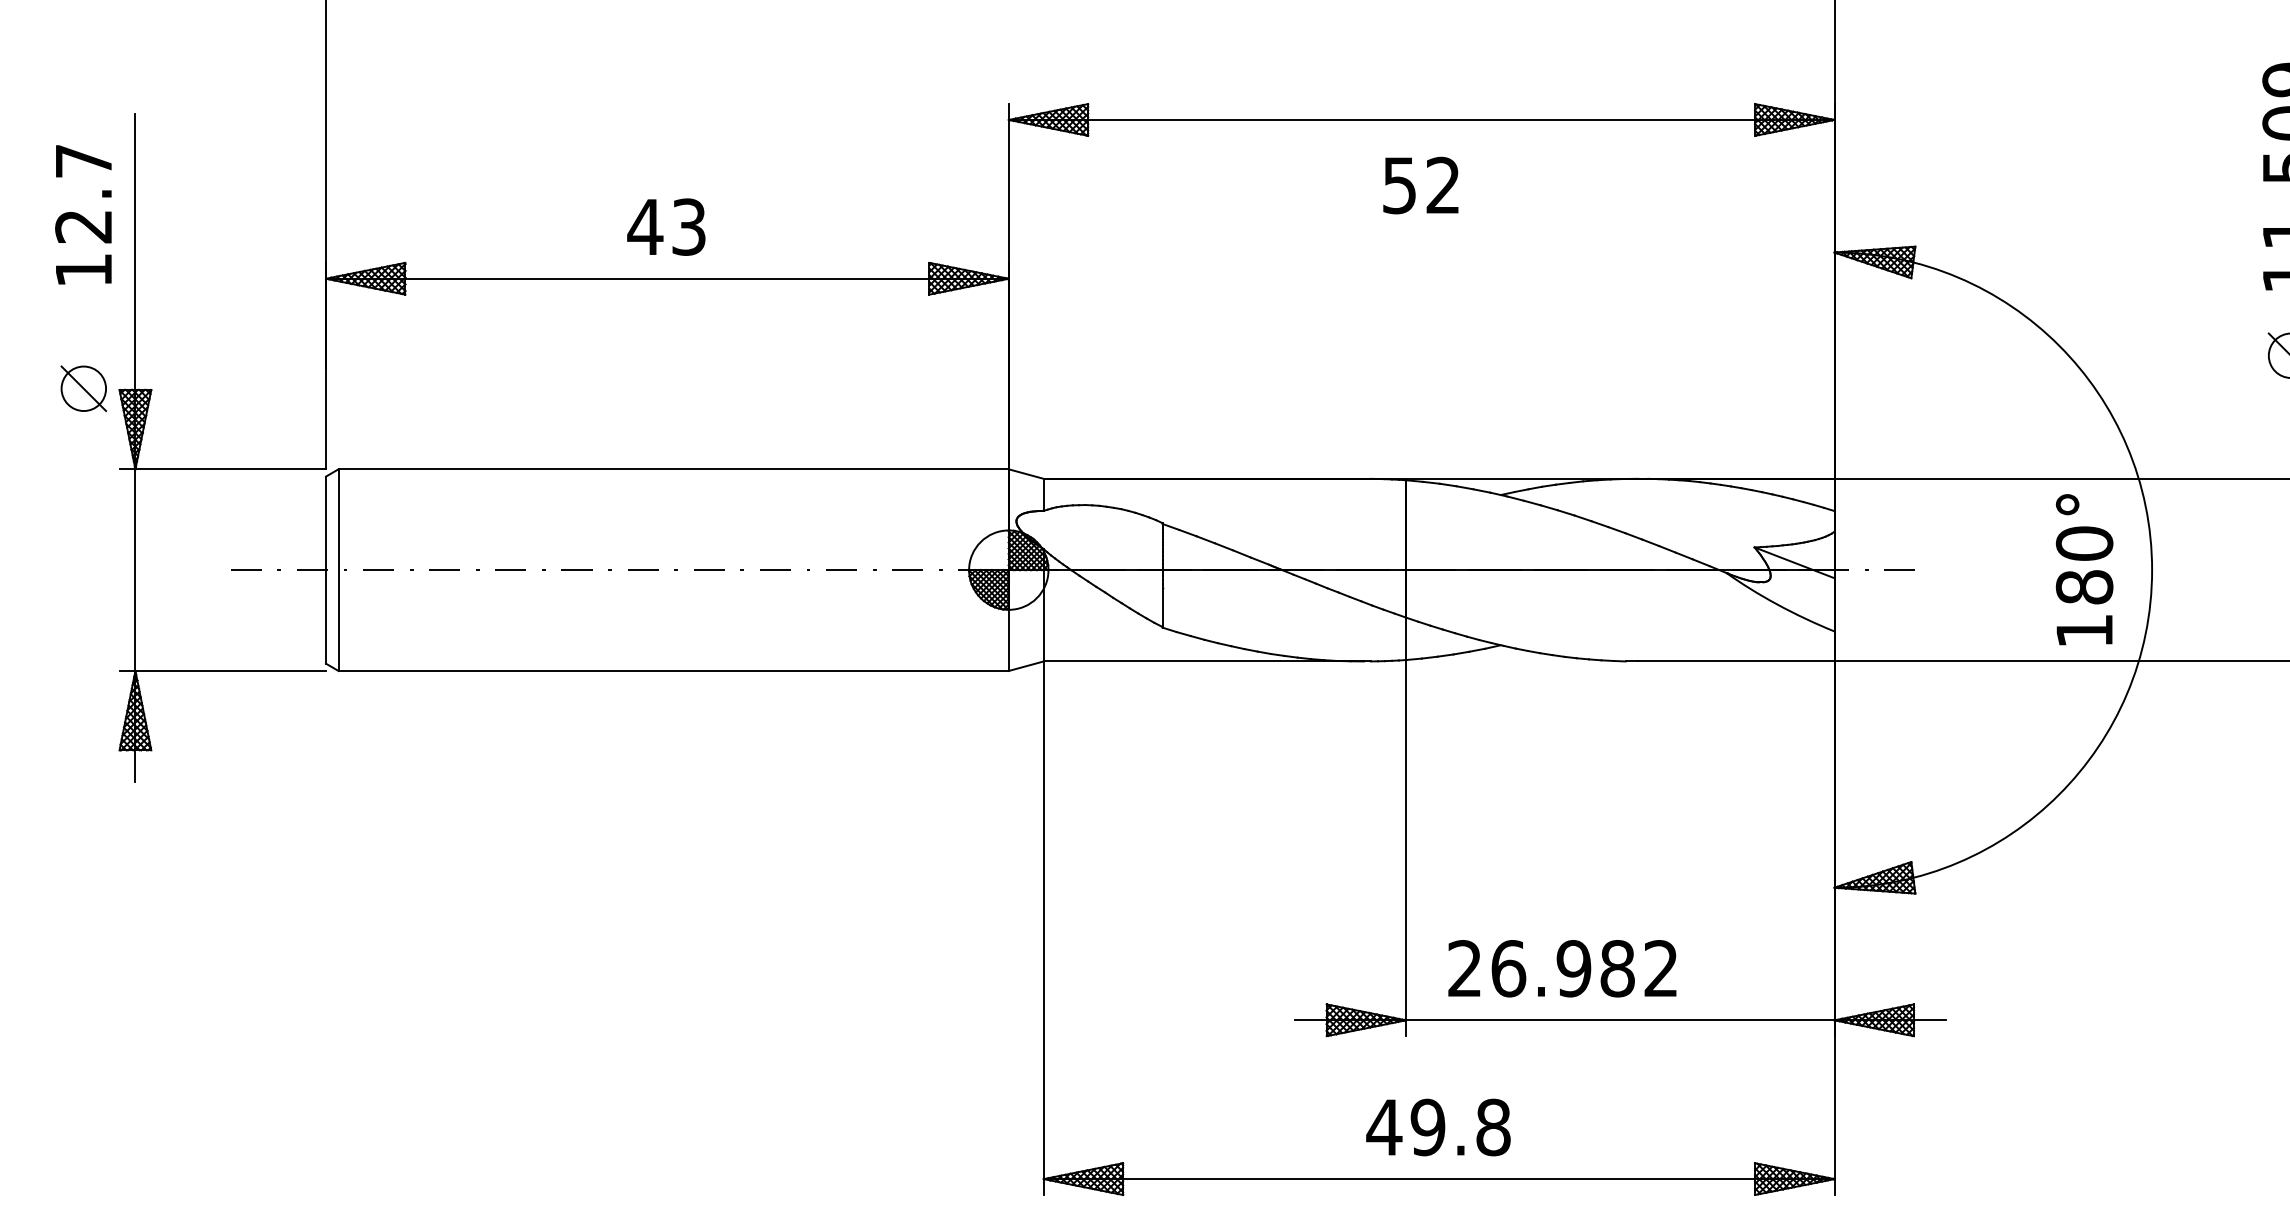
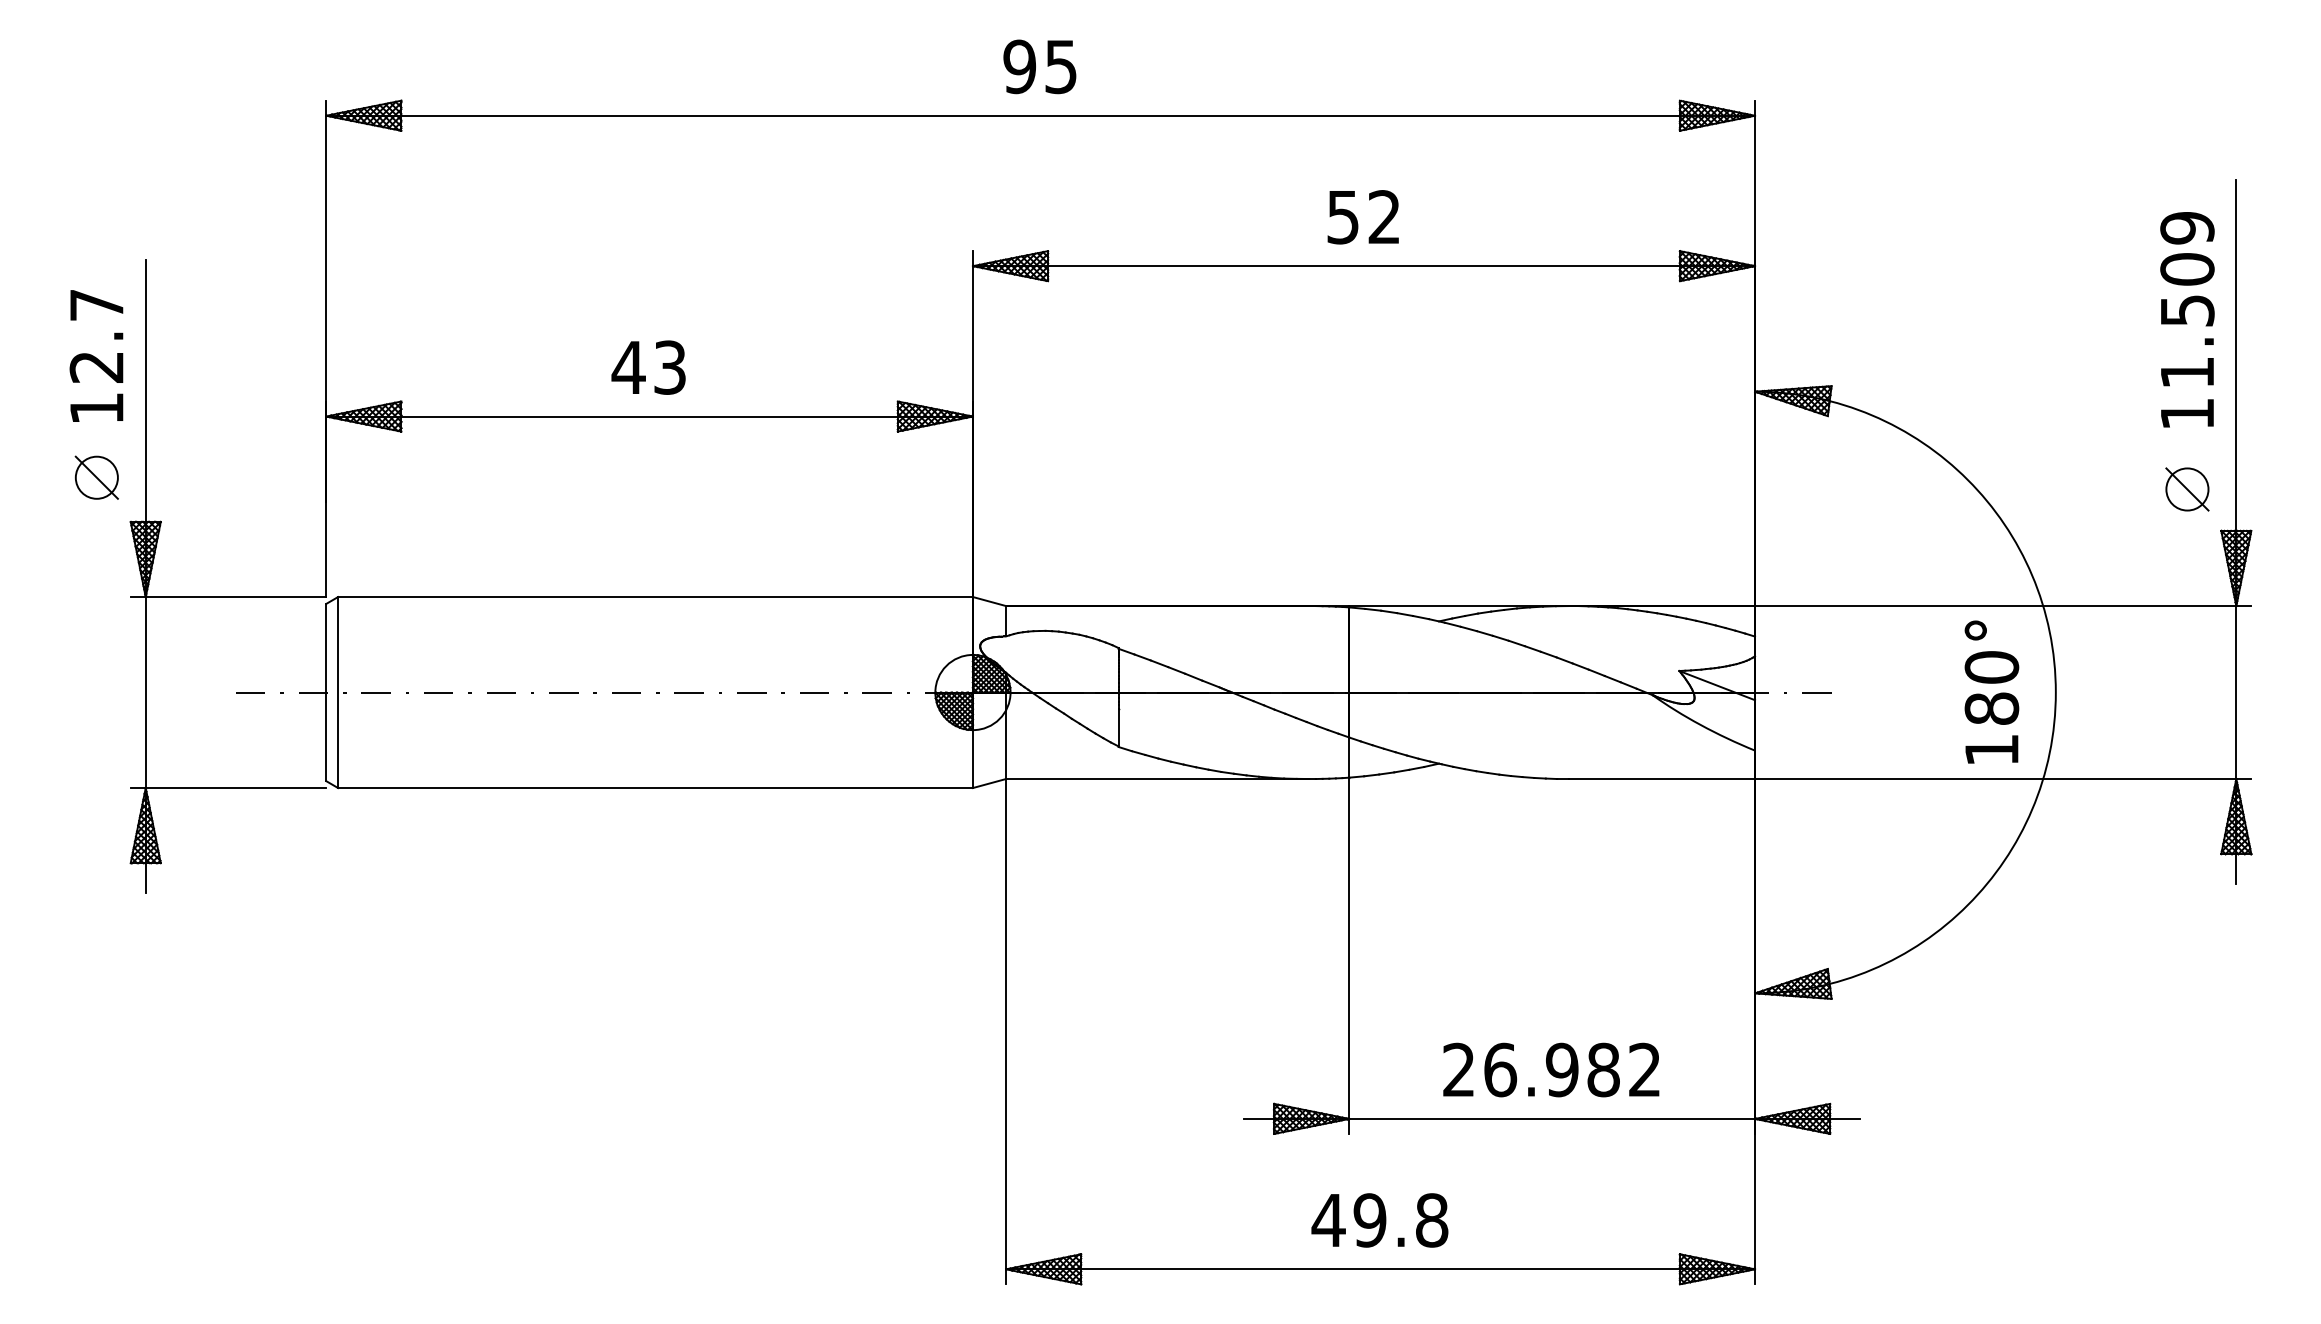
text: (1420, 185) -> (1362, 217), moved
part: (83, 388) -> (96, 477), moved
text: (1562, 968) -> (1551, 1069), moved

